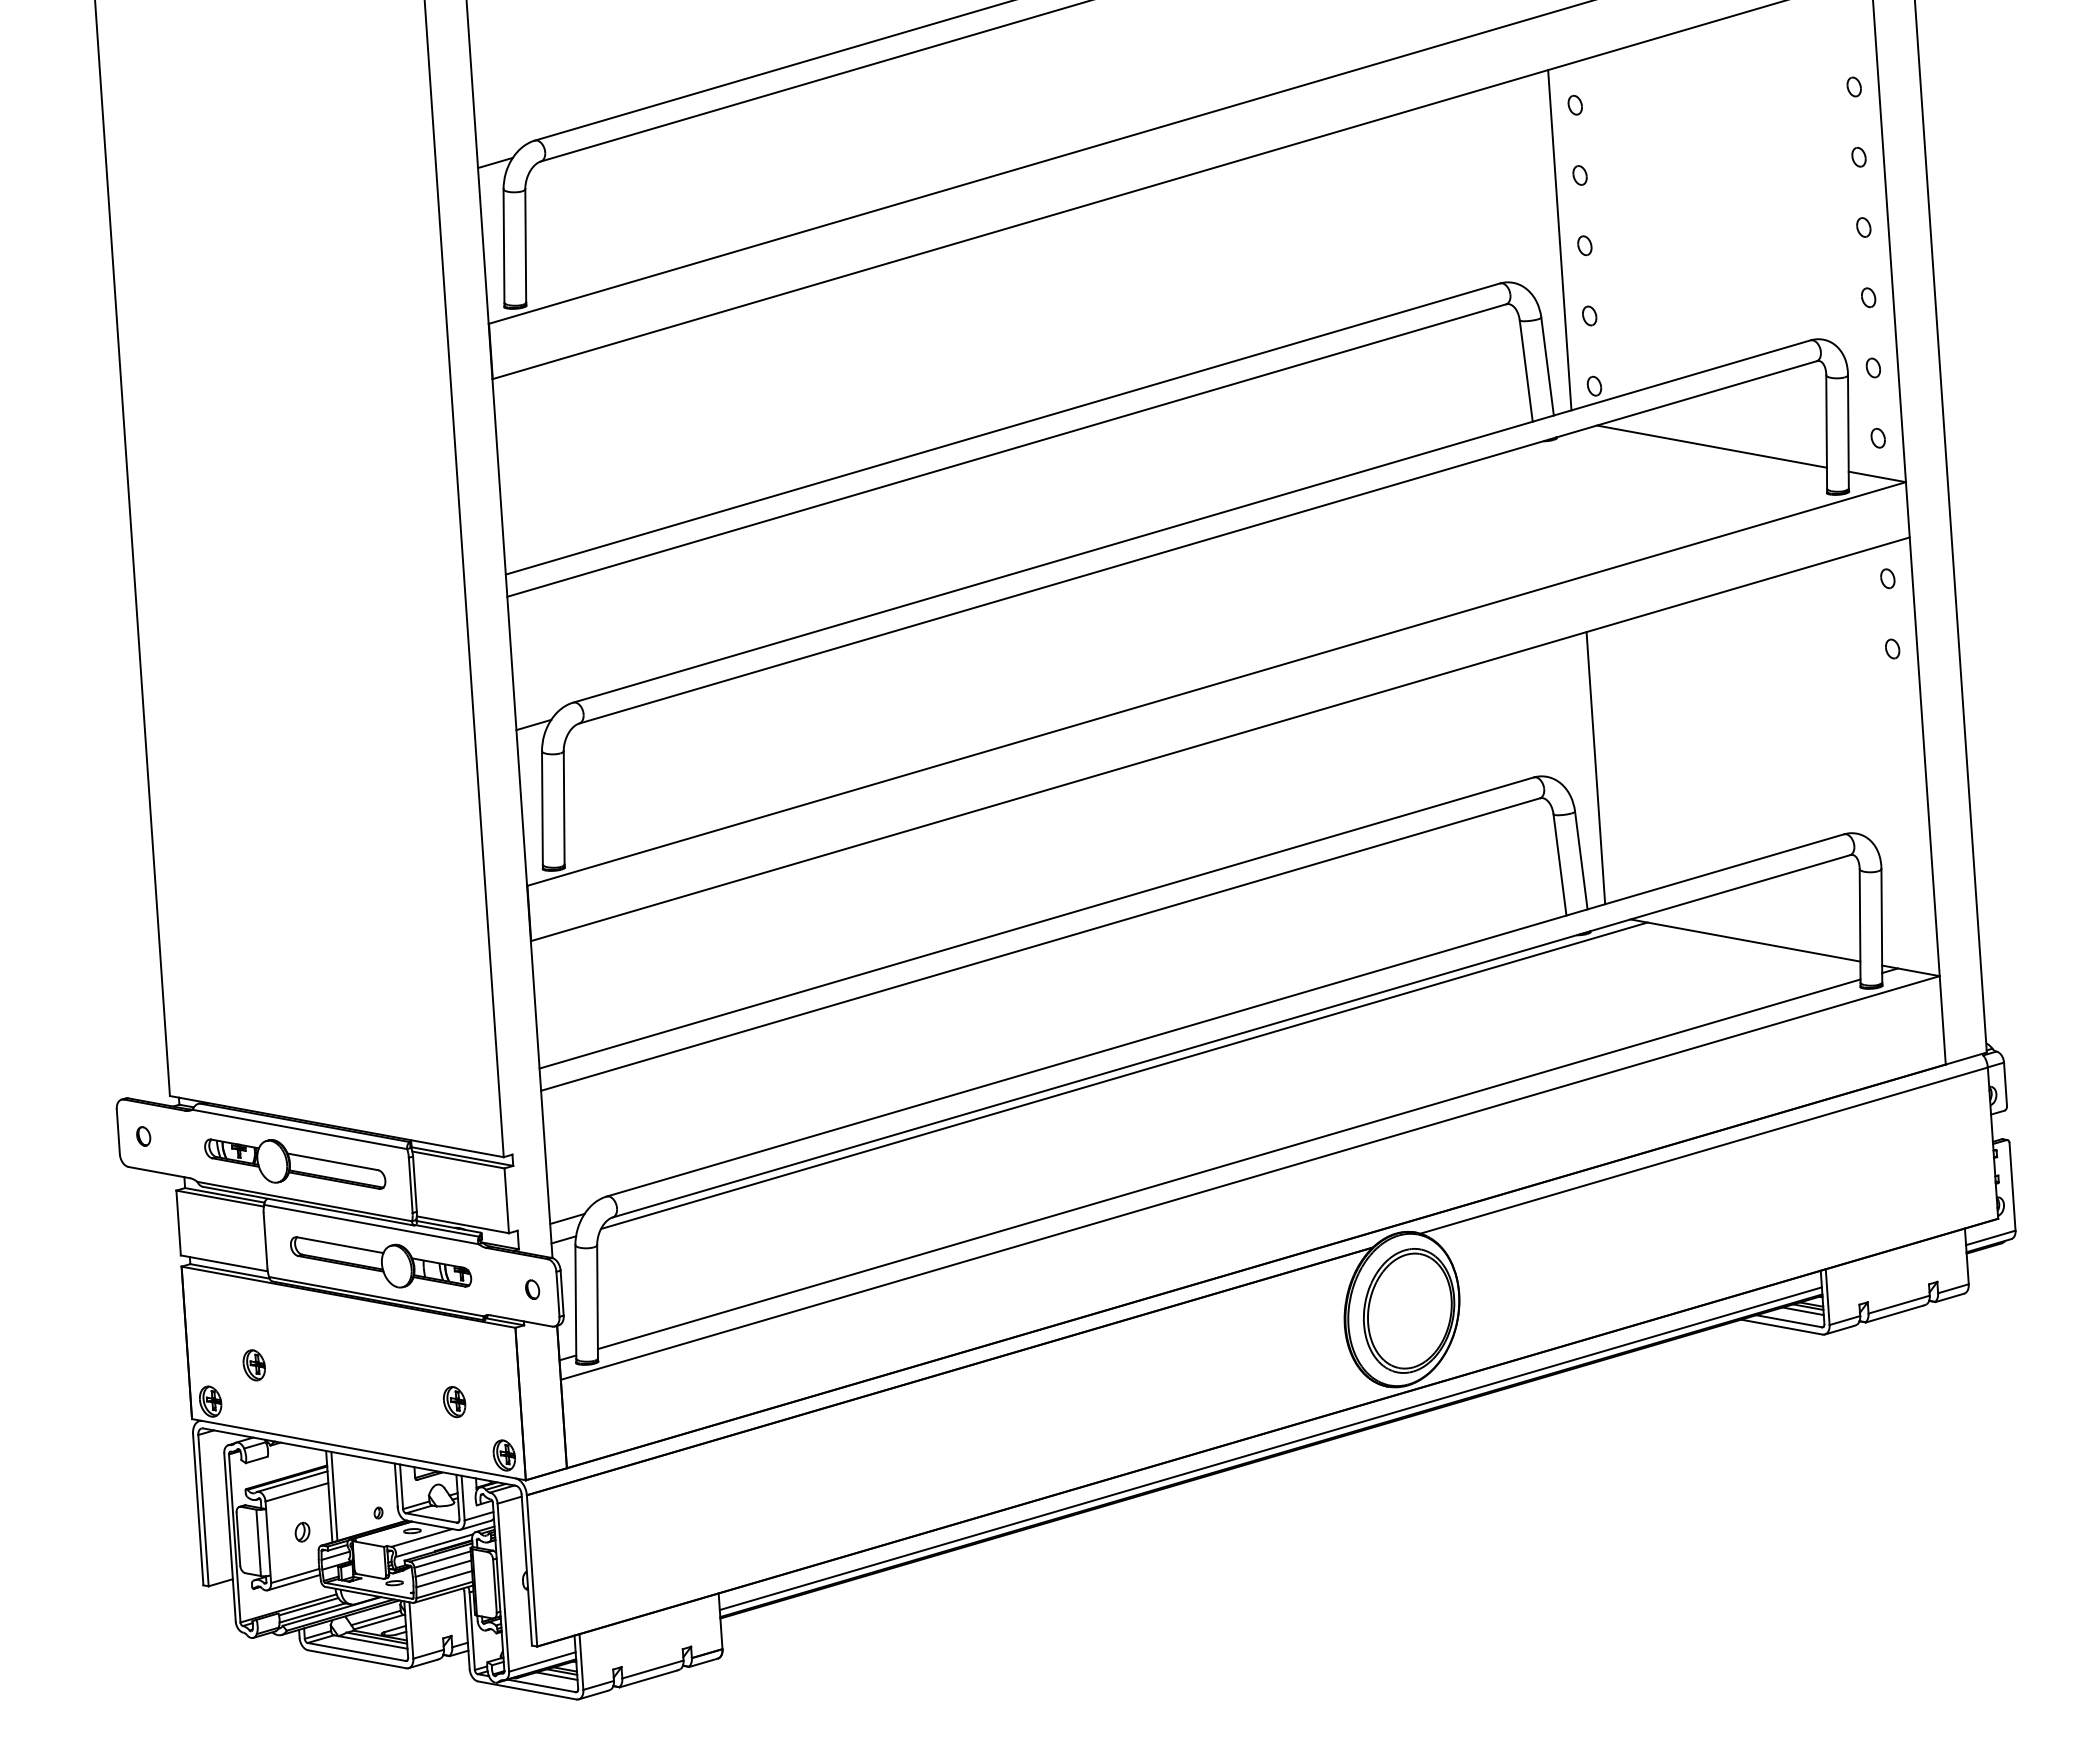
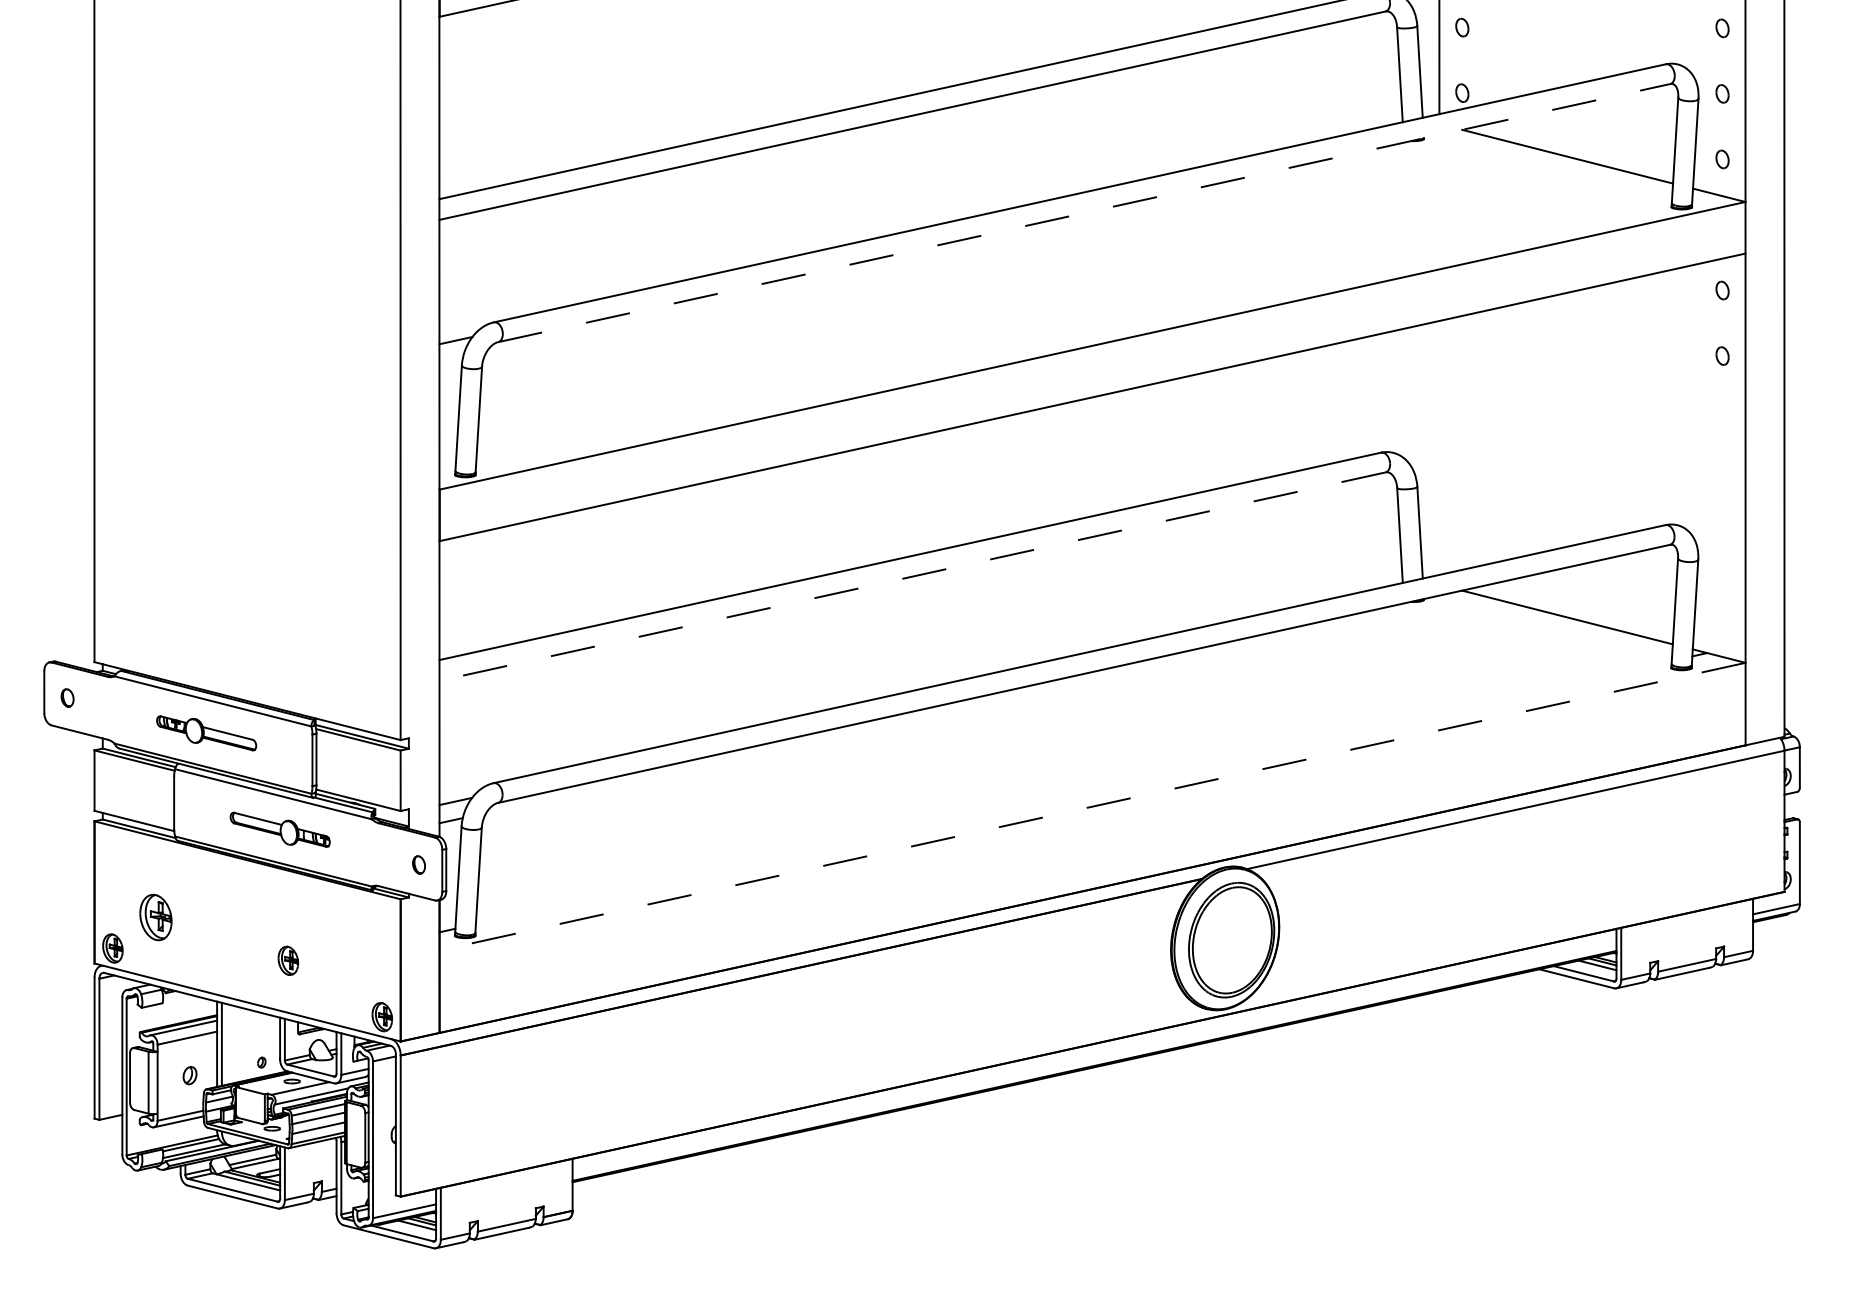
line: (1197, 542) -> (1083, 213), solid -> dashed
line: (1595, 768) -> (1439, 448), removed
line: (1039, 944) -> (911, 576), solid -> dashed
line: (1124, 1075) -> (982, 703), removed
part: (295, 1163) -> (206, 732), size x0.6
line: (1228, 1164) -> (1073, 792), removed
line: (1249, 1178) -> (1091, 807), solid -> dashed
part: (381, 1262) -> (280, 830), size x0.6
part: (253, 1365) -> (155, 917), size x1.6
part: (454, 1402) -> (288, 961), moved
line: (1270, 1448) -> (1094, 1059), removed

